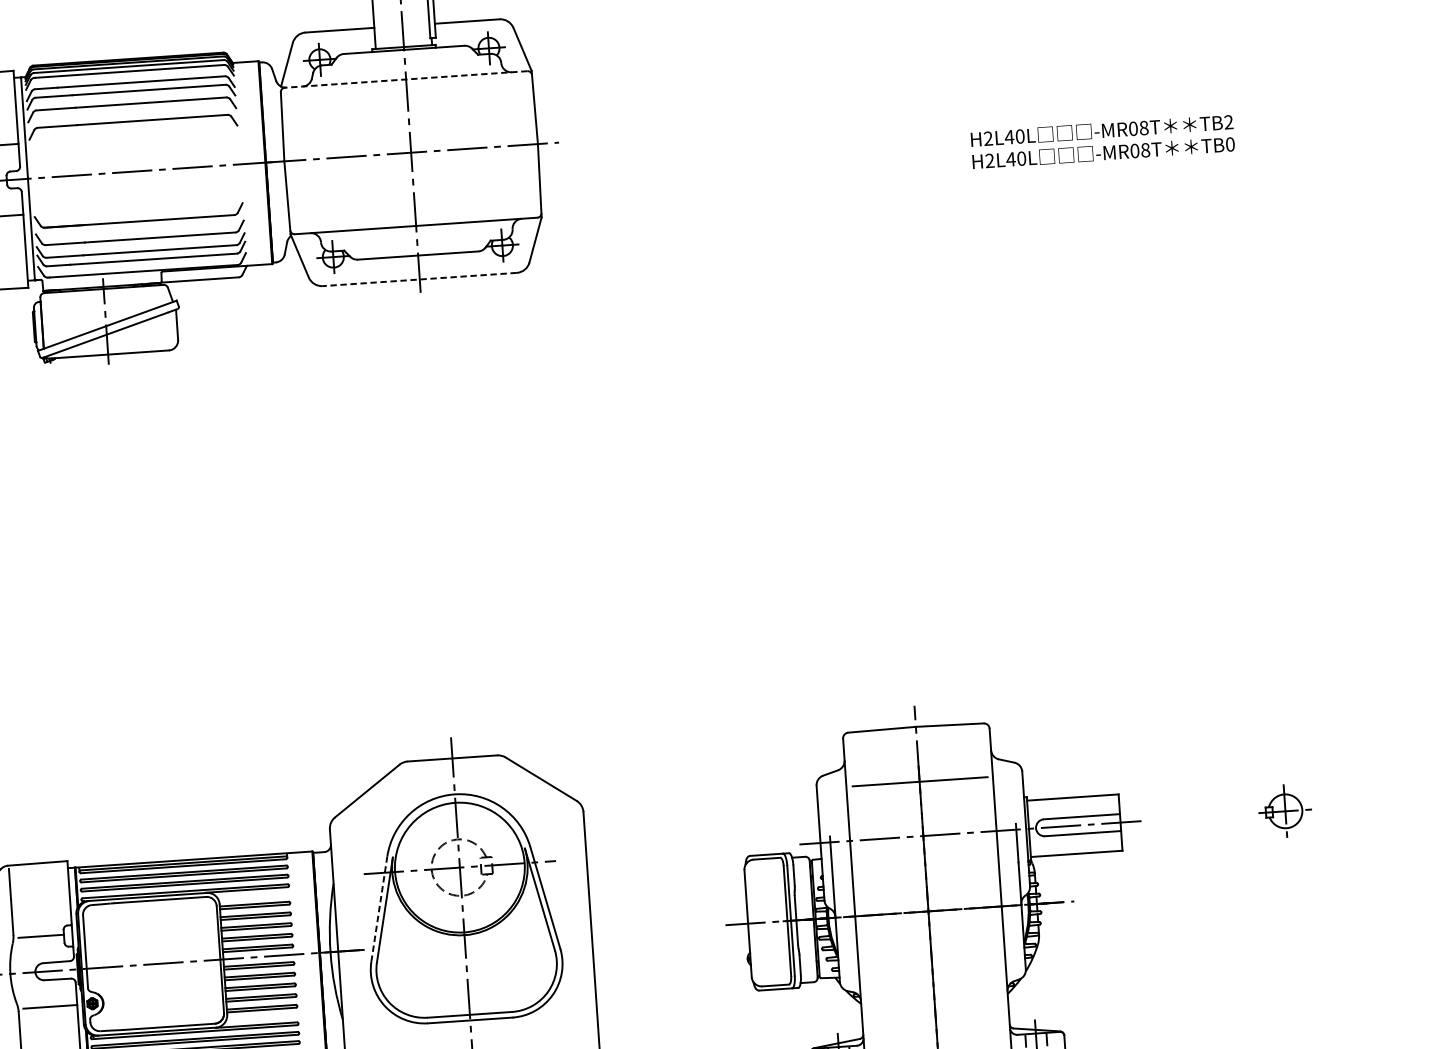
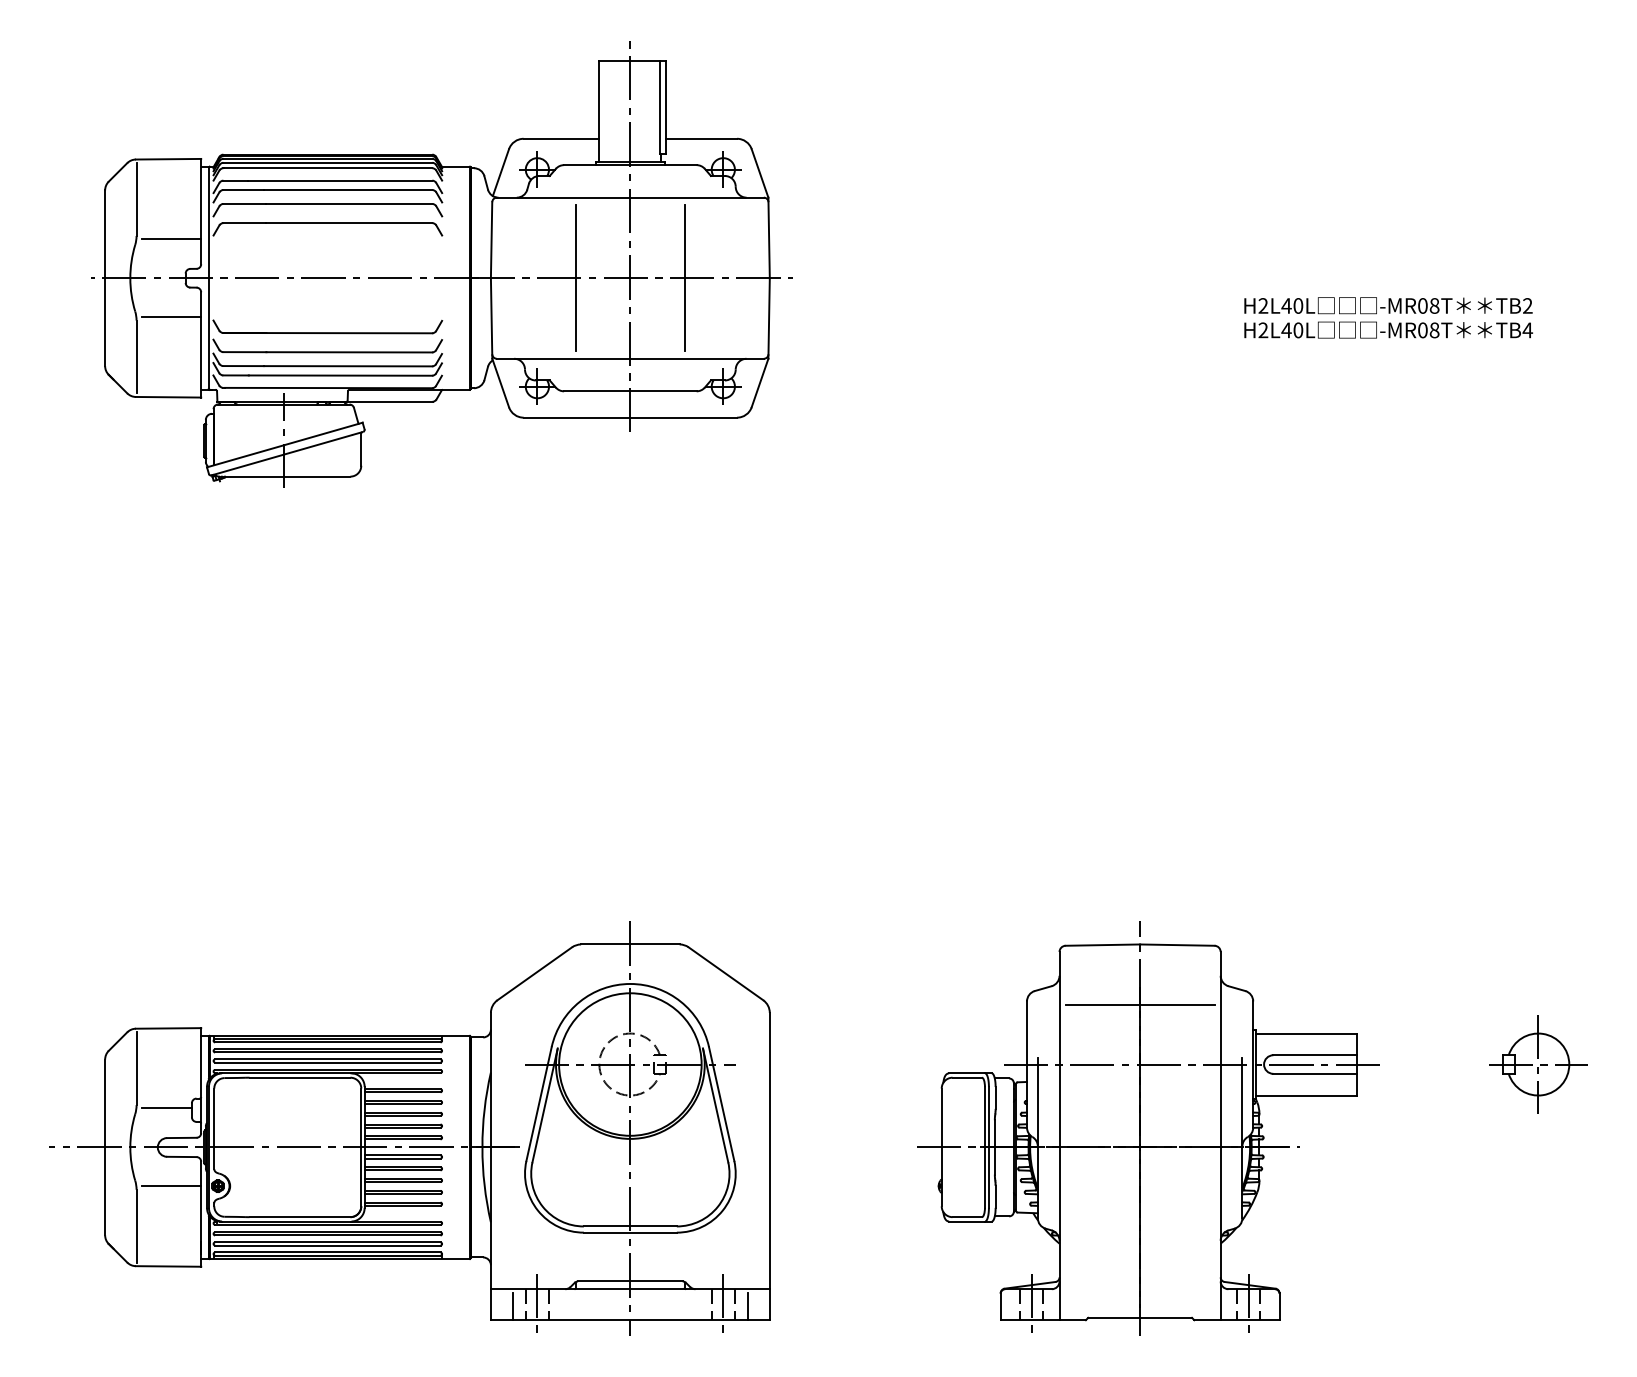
line: (405, 79) -> (629, 197), dashed -> solid
text: (1230, 144) -> (1527, 330), TB0 -> TB4
line: (460, 149) -> (684, 278), added
line: (362, 156) -> (576, 278), added
line: (419, 279) -> (630, 417), dashed -> solid
part: (1285, 811) -> (1538, 1064), size x1.67
line: (379, 908) -> (539, 1103), dashed -> solid

